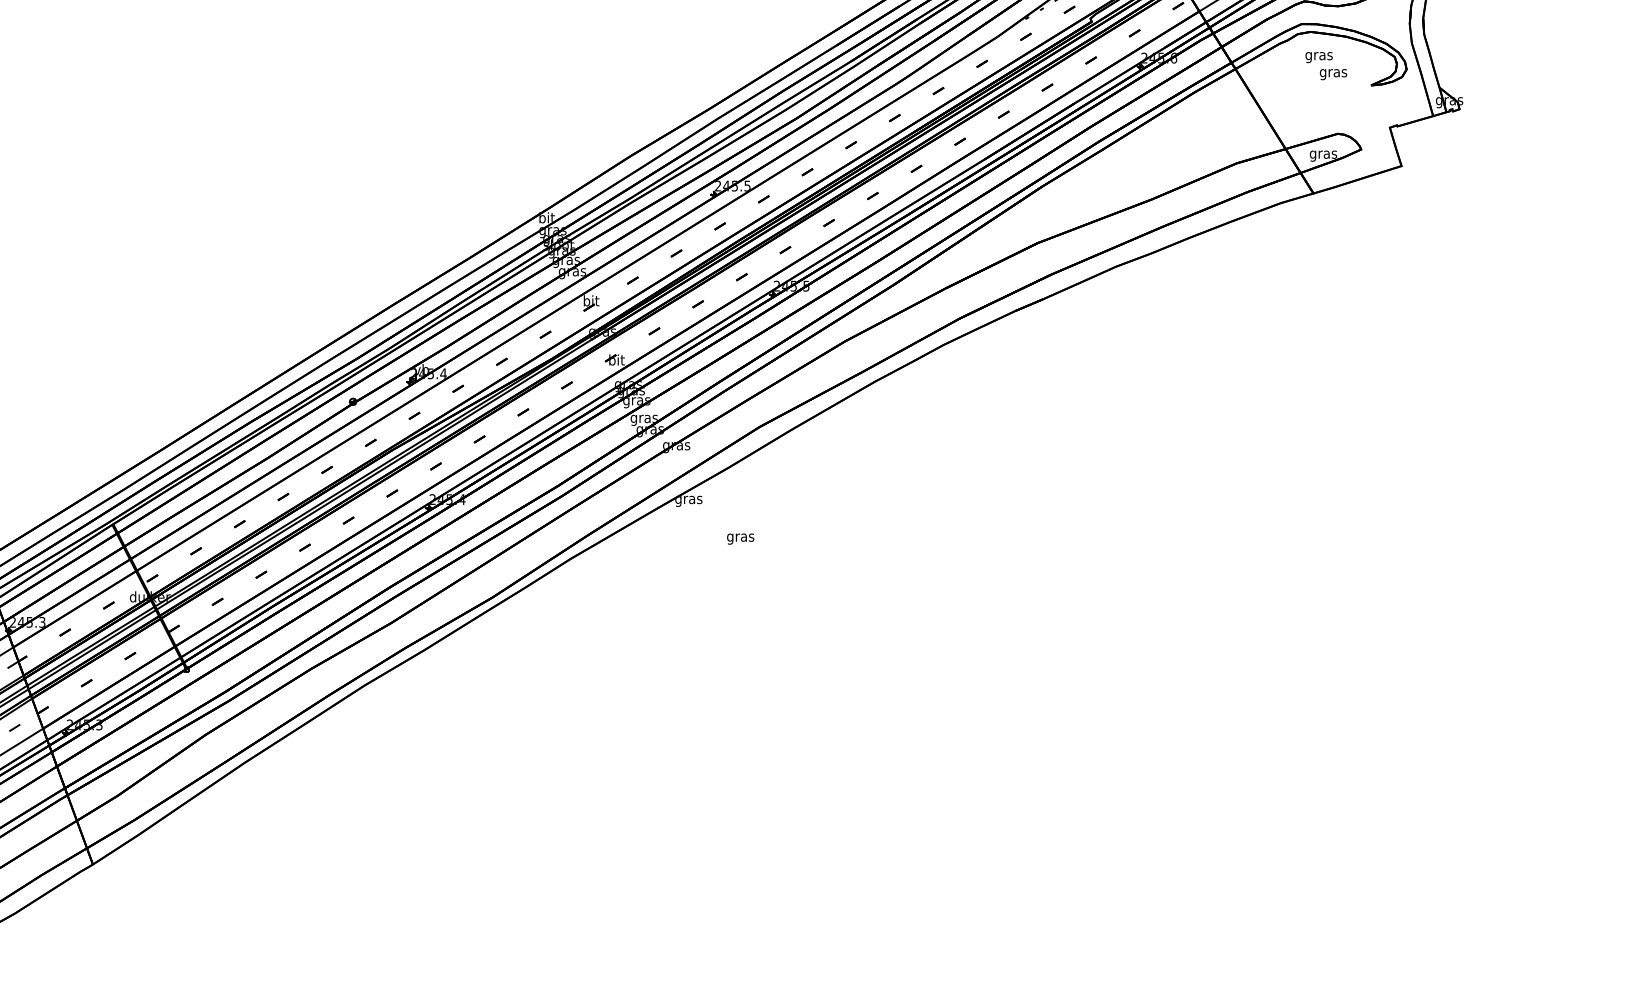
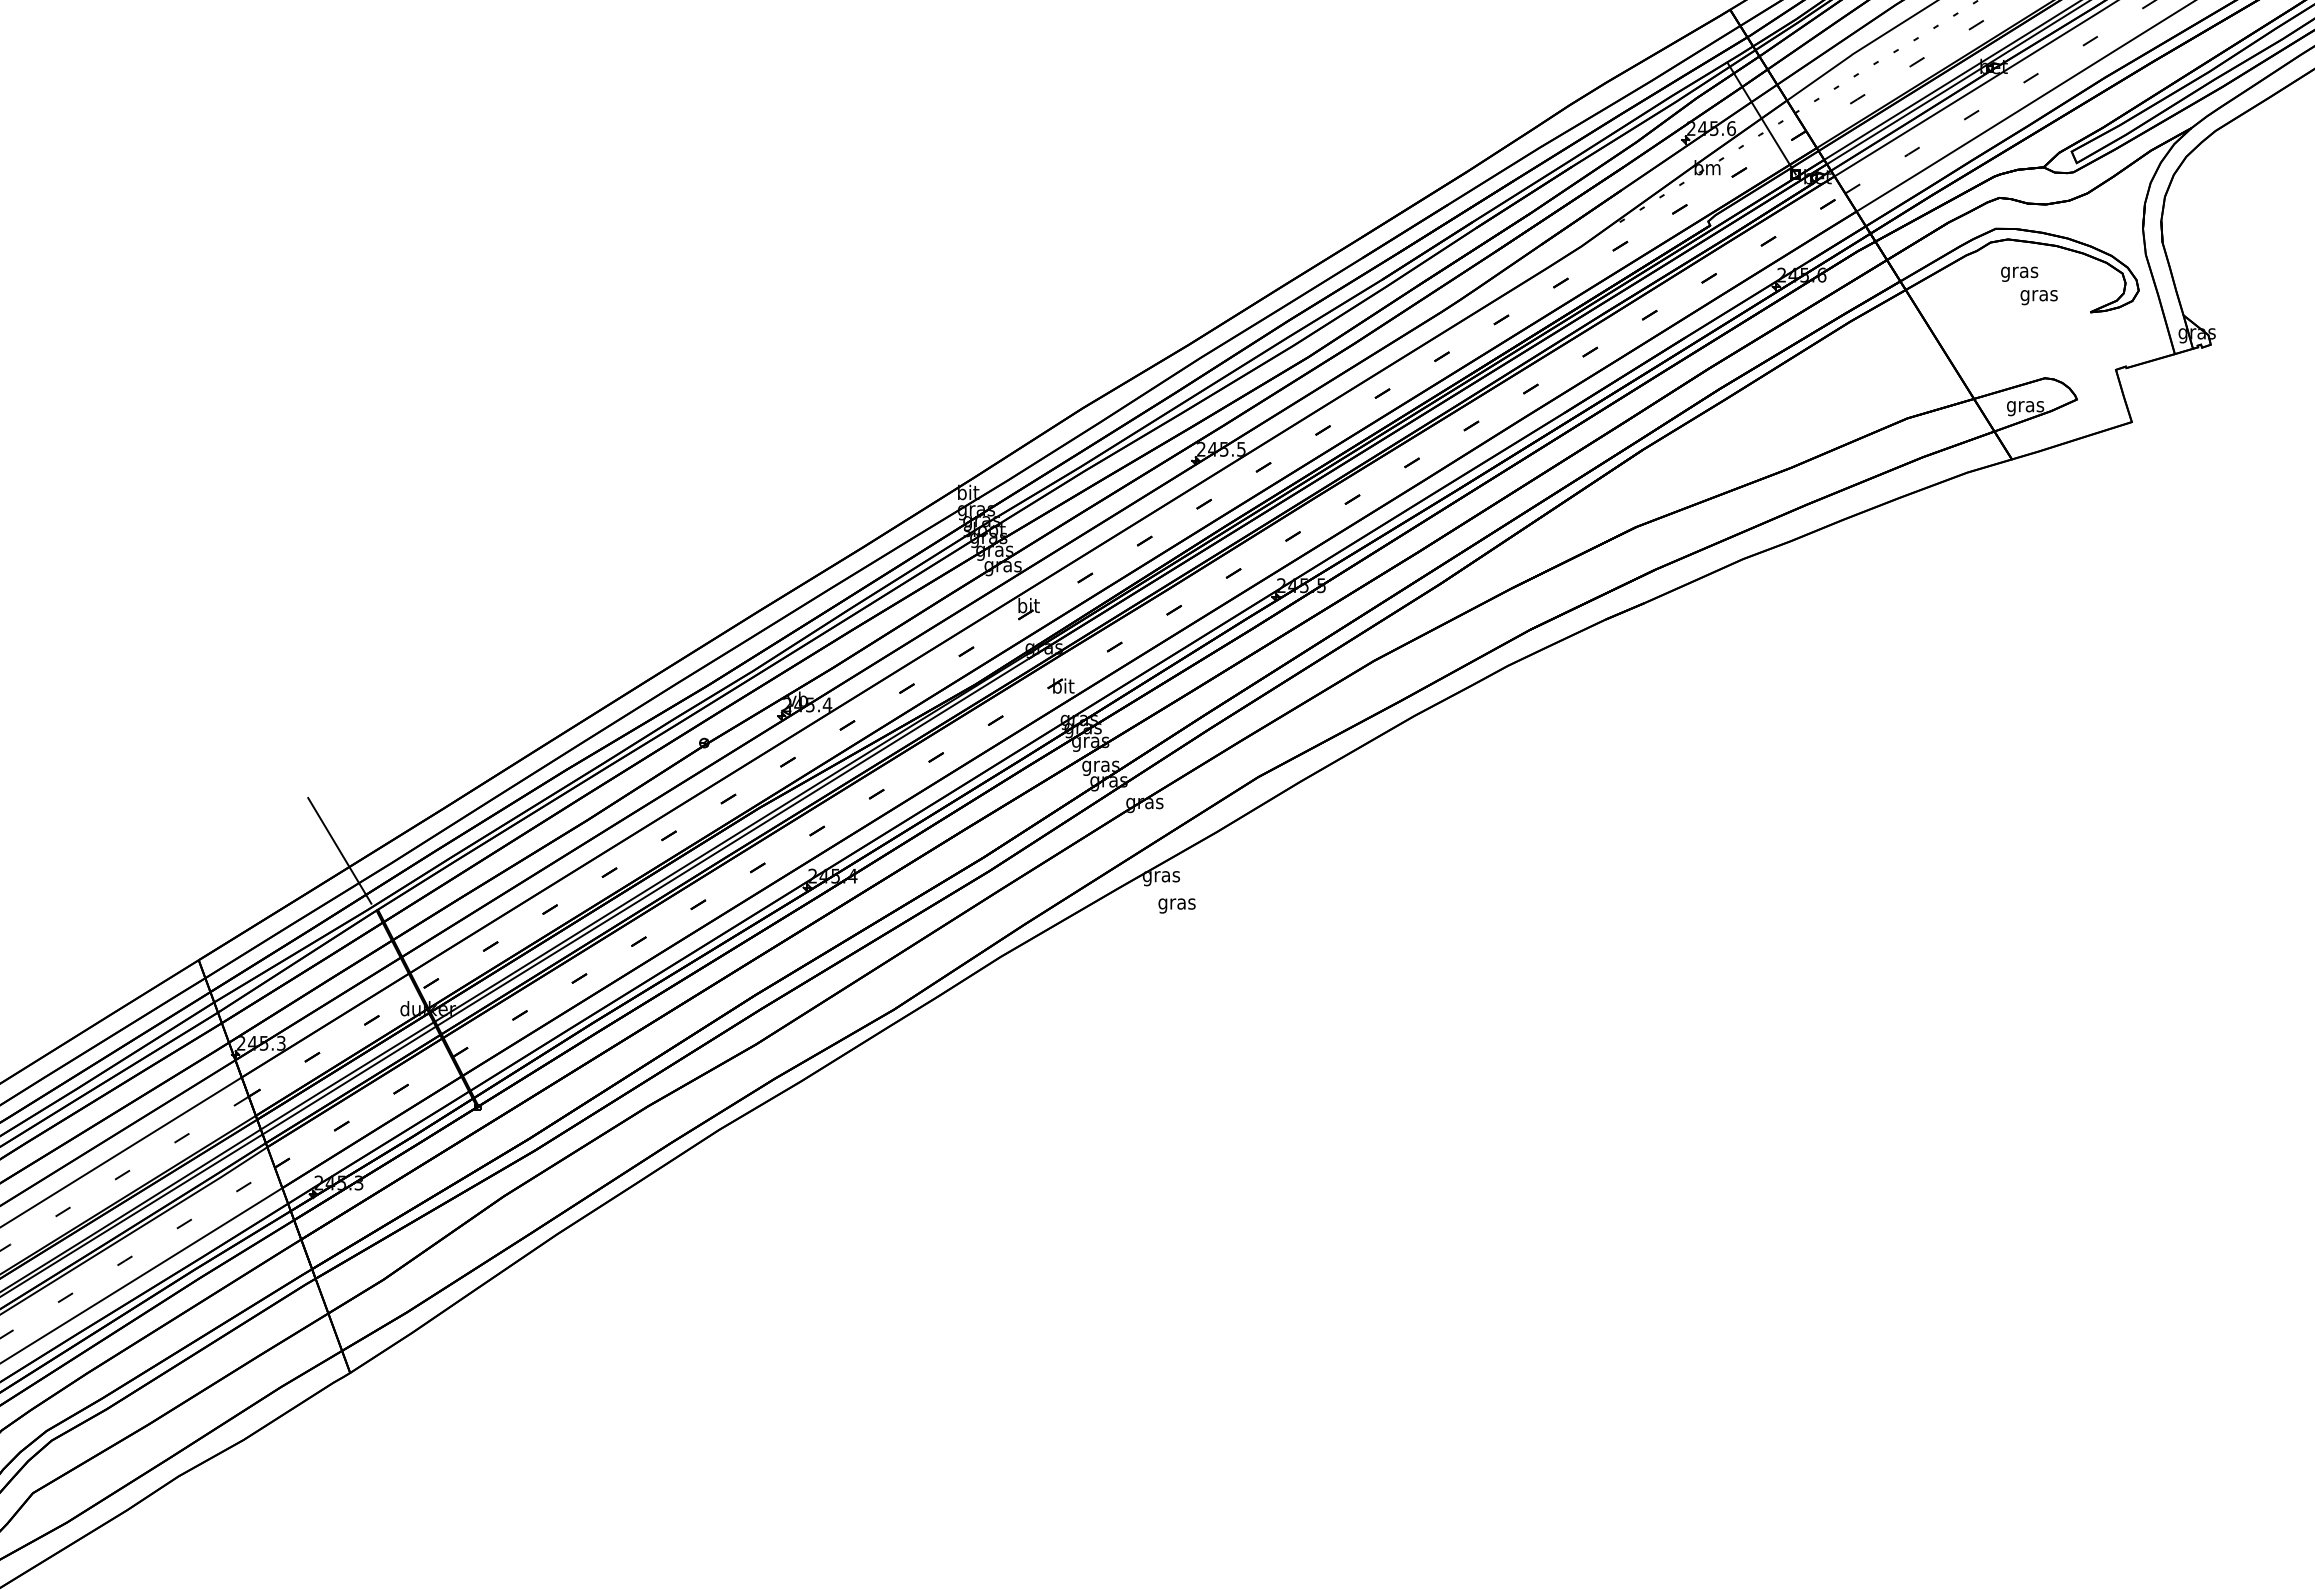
line: (85, 480) -> (339, 850), added
text: (740, 538) -> (1176, 905), moved

